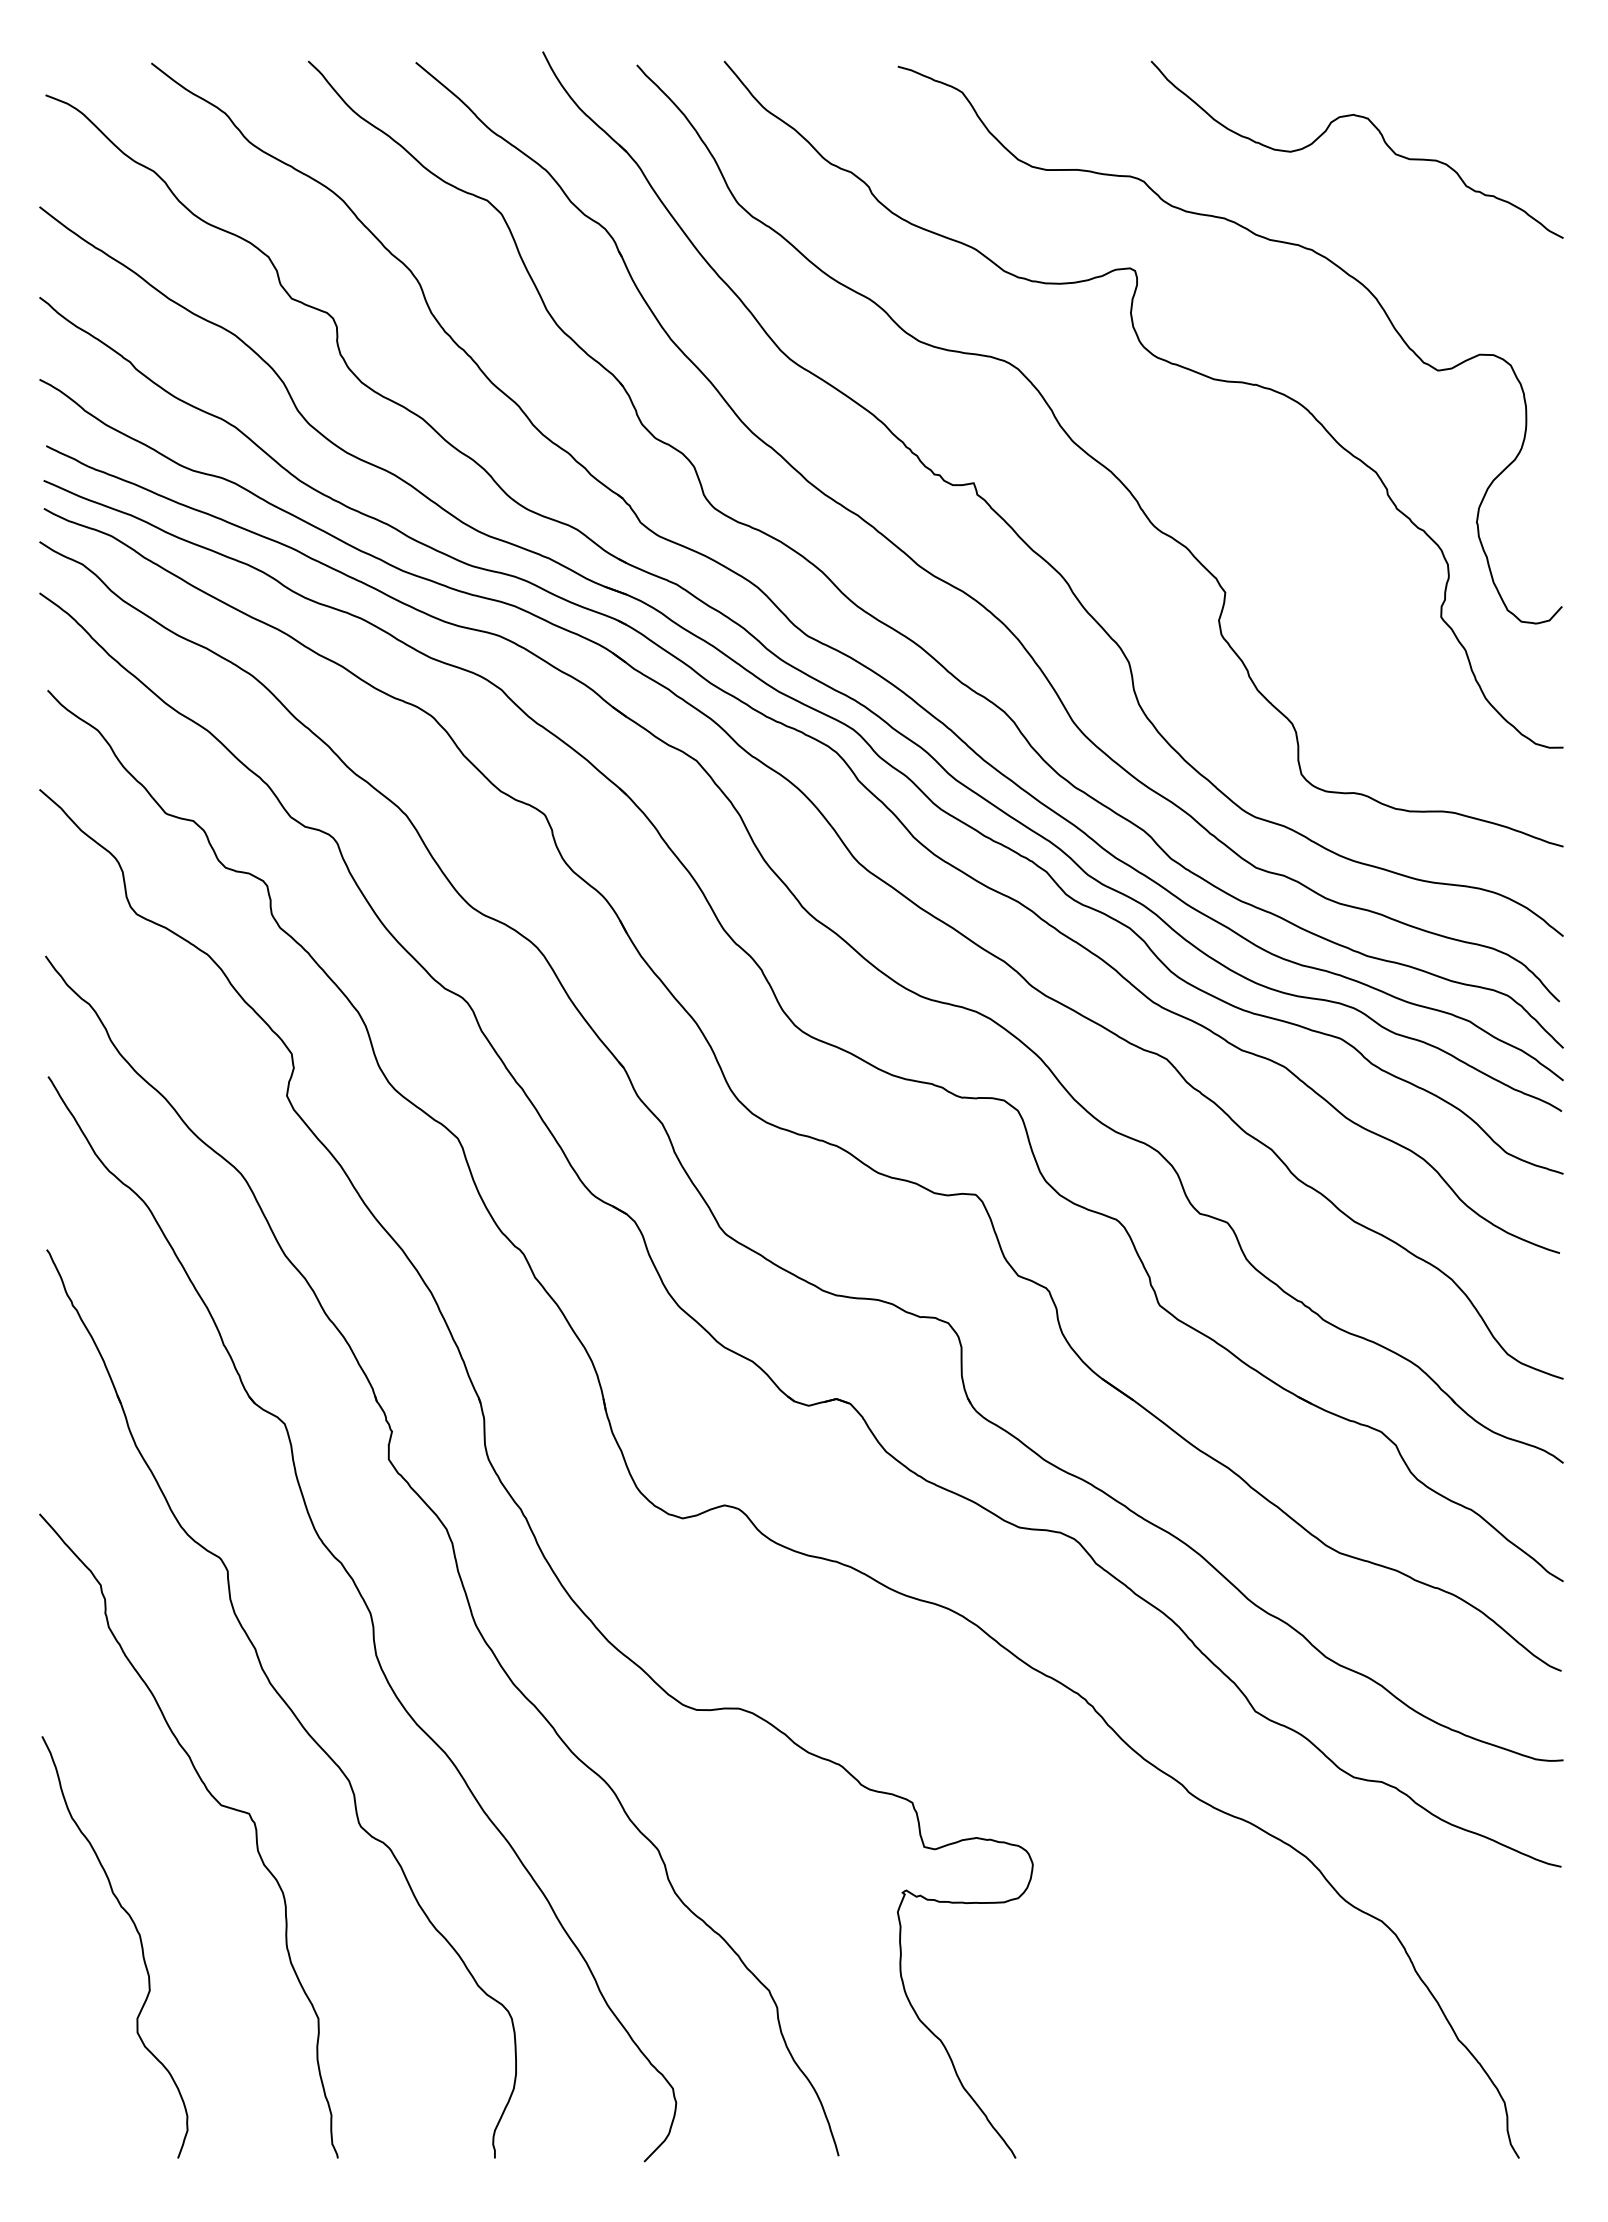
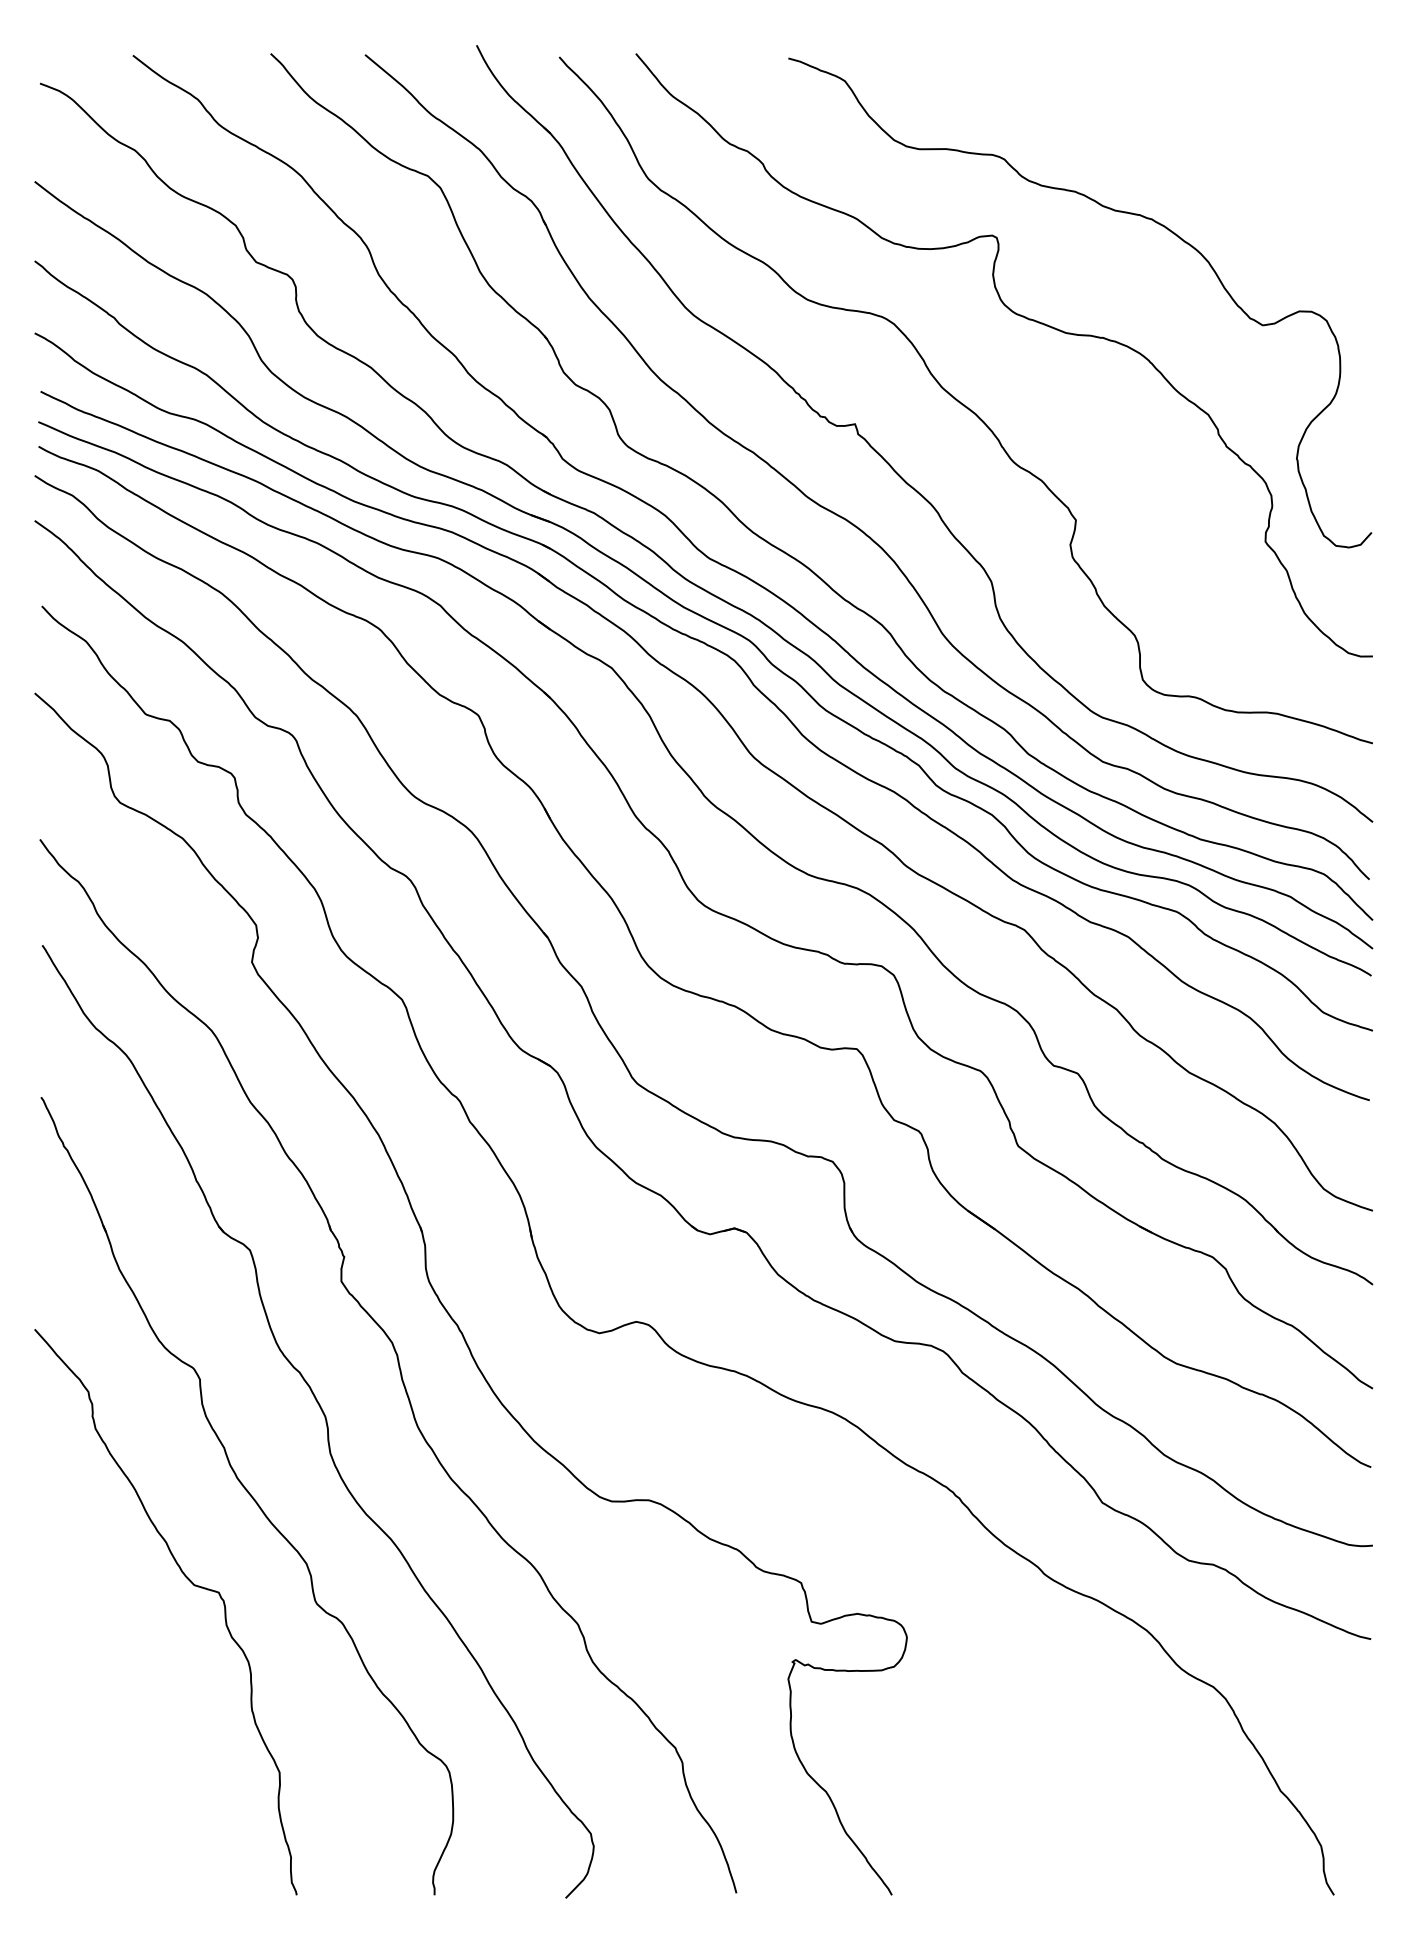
curve: (1382, 139) -> (1213, 122), removed
curve: (140, 1944) -> (123, 1707), removed

